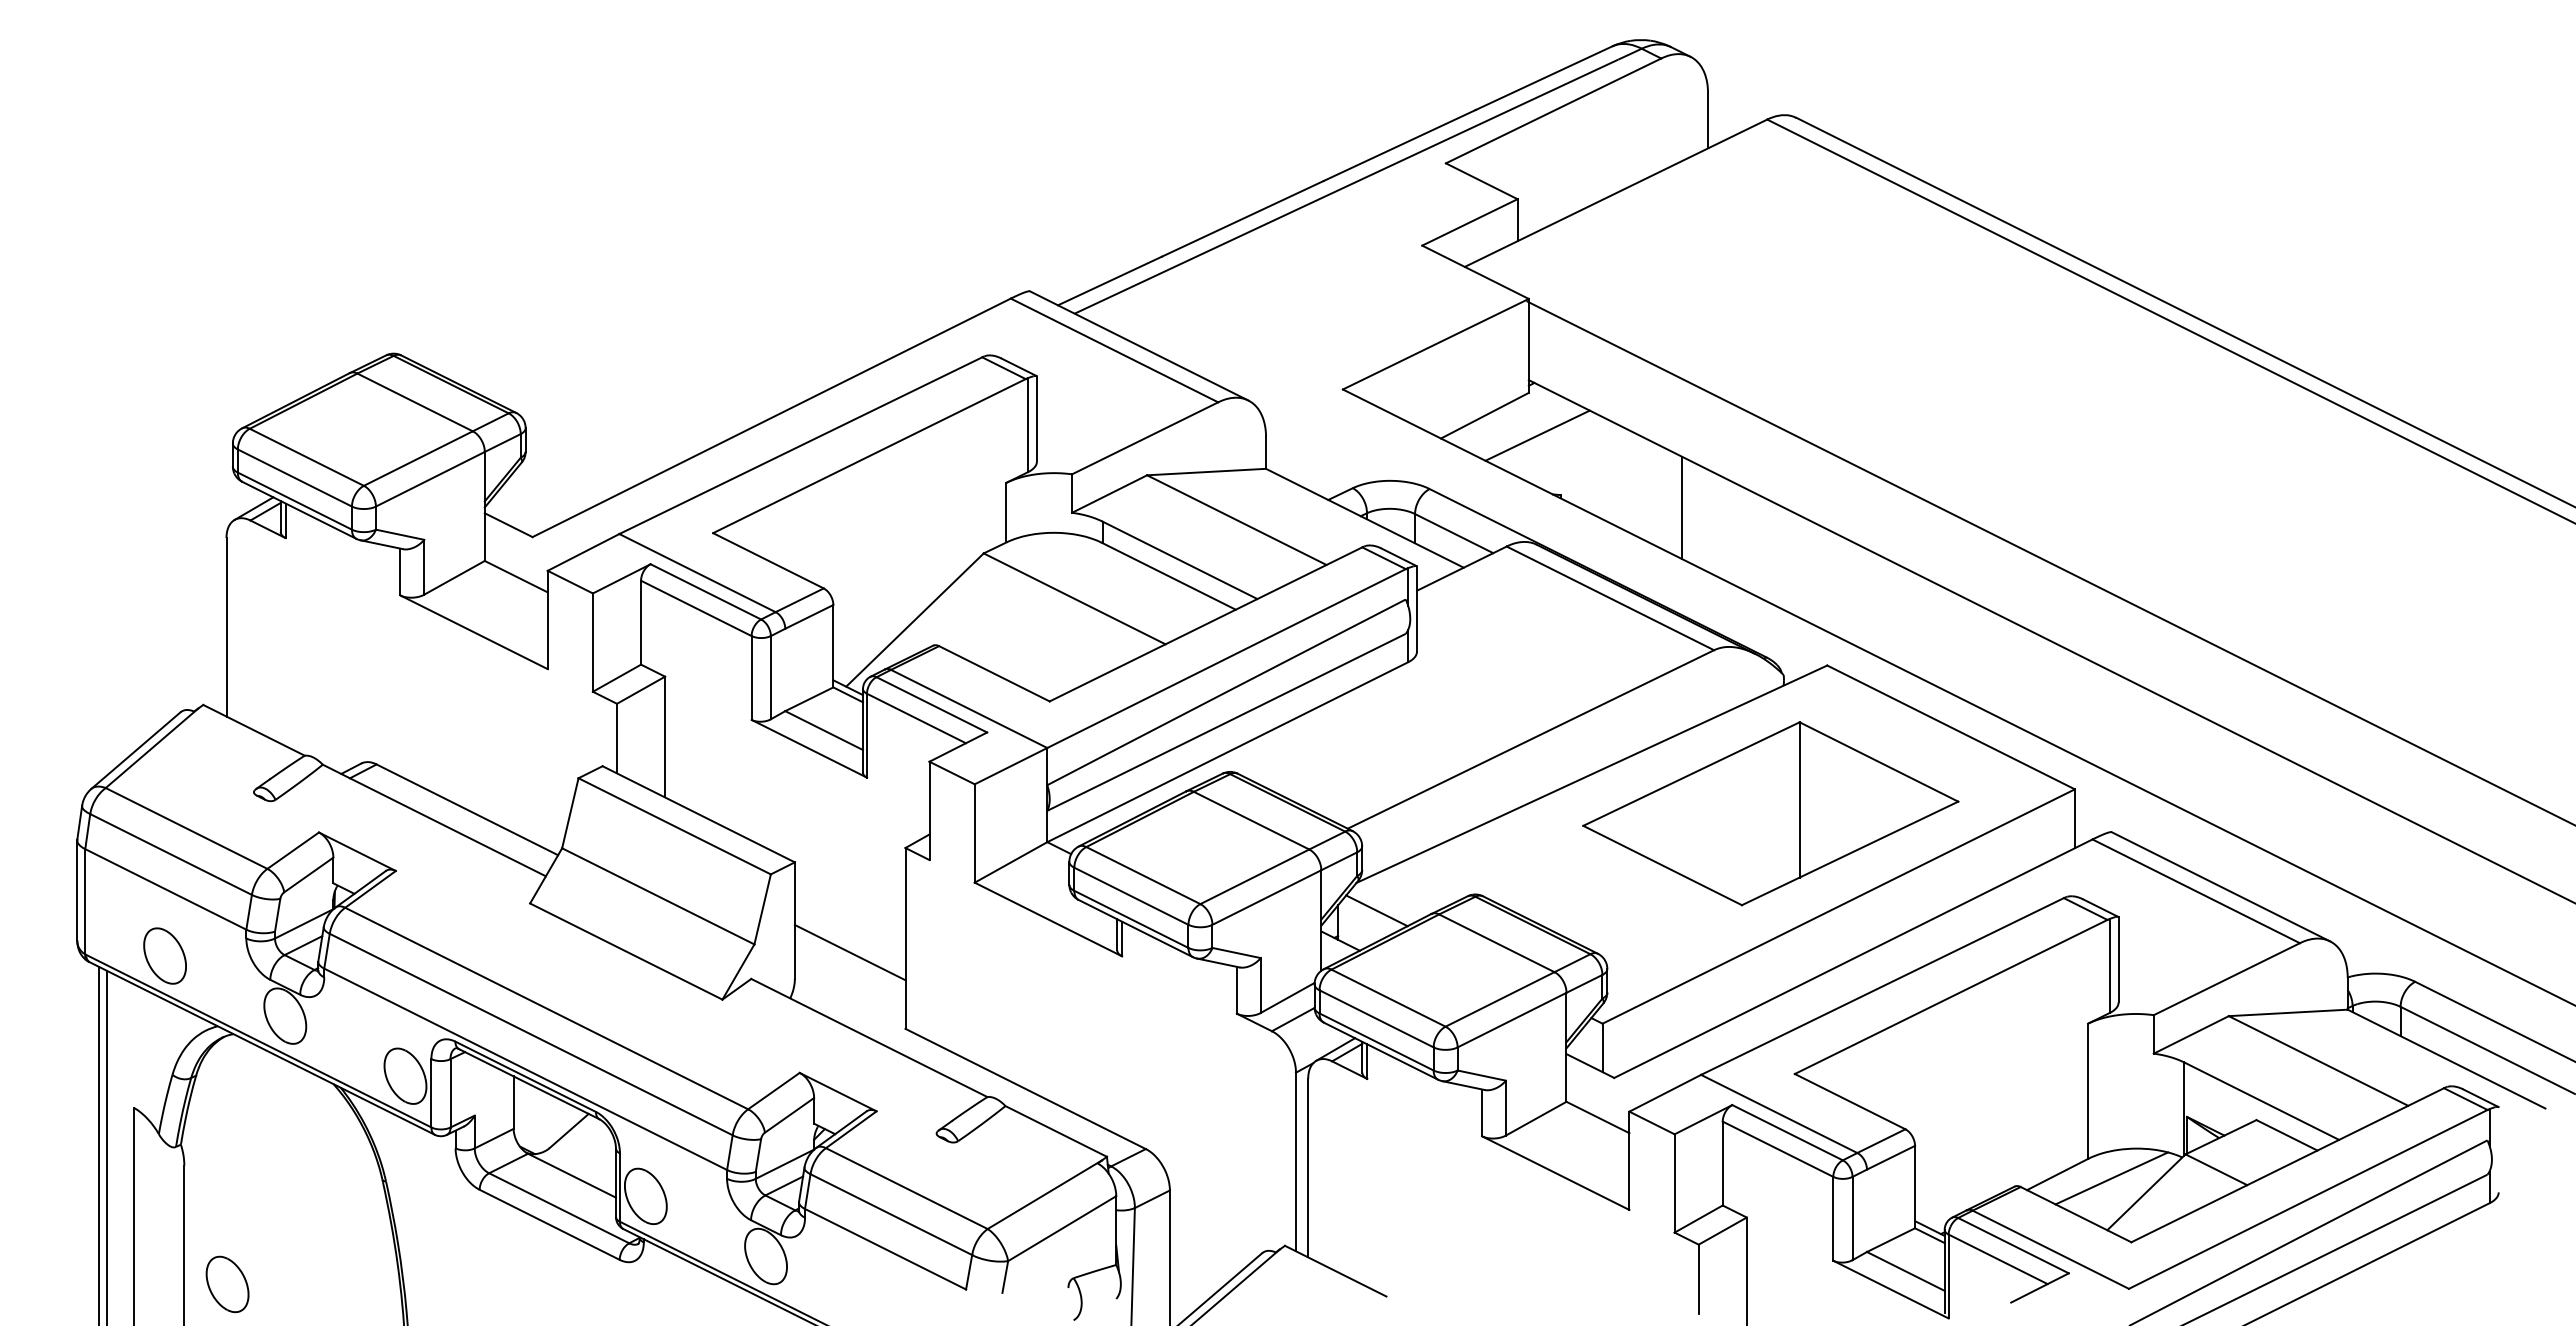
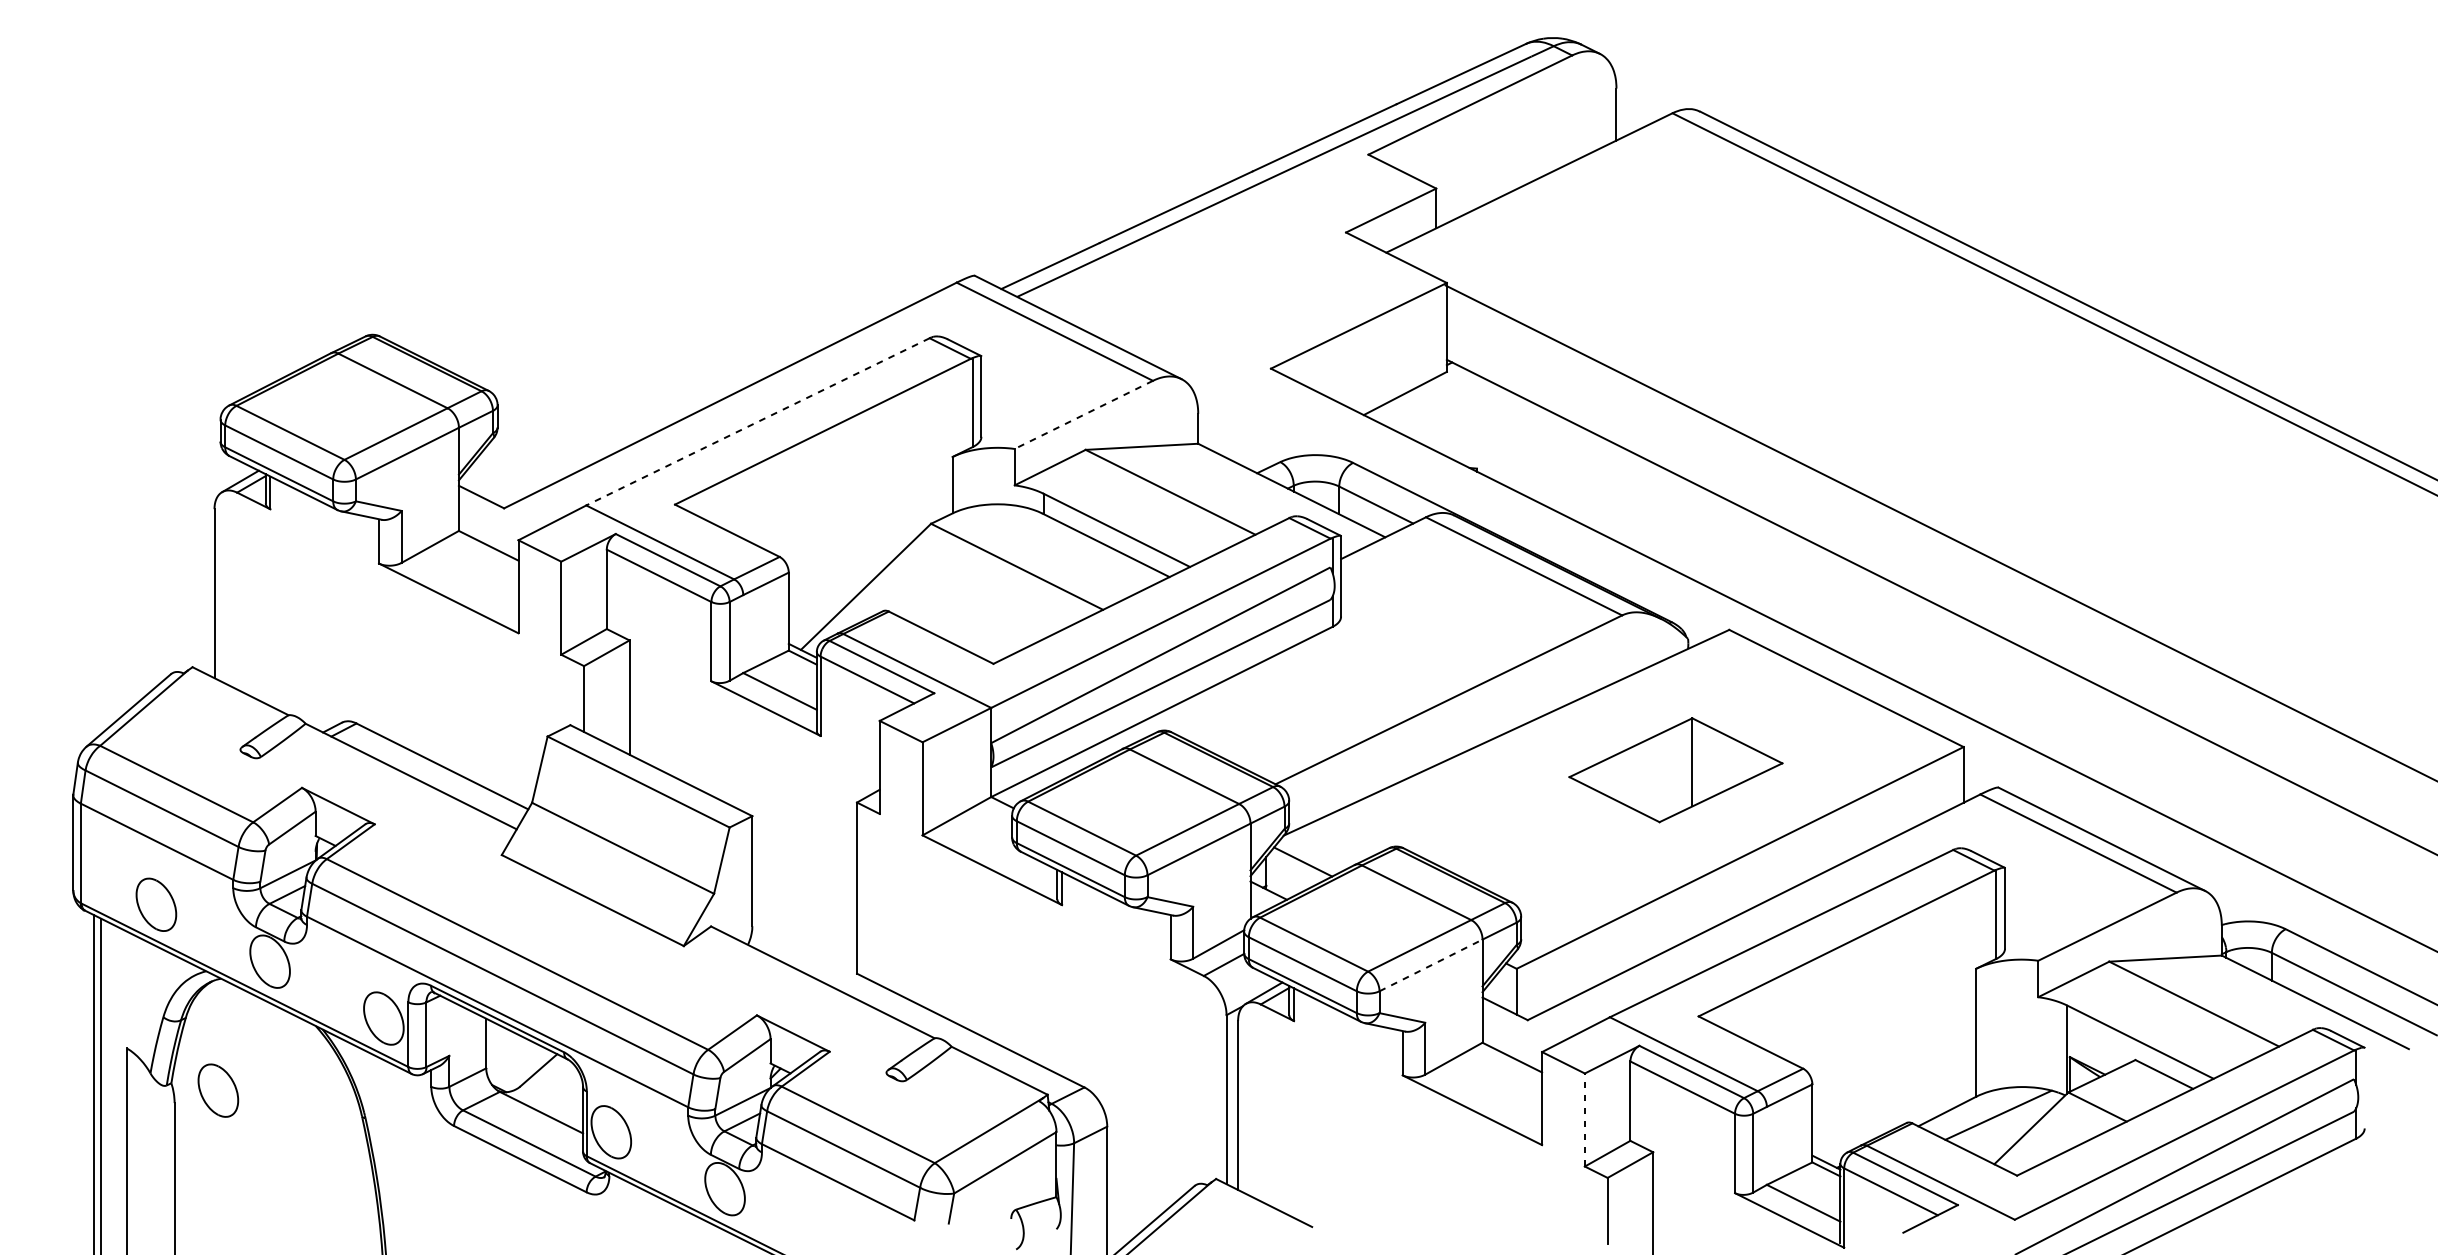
line: (1537, 435) -> (1455, 412), removed
line: (1144, 438) -> (1083, 415), solid -> dashed
line: (800, 445) -> (757, 421), solid -> dashed
line: (1681, 507) -> (1591, 480), removed
part: (1770, 813) -> (1675, 769), size x0.6
line: (849, 952) -> (804, 901), removed
line: (1512, 1020) -> (1431, 965), solid -> dashed
line: (1674, 1182) -> (1584, 1119), solid -> dashed
part: (227, 1284) -> (218, 1090), moved

